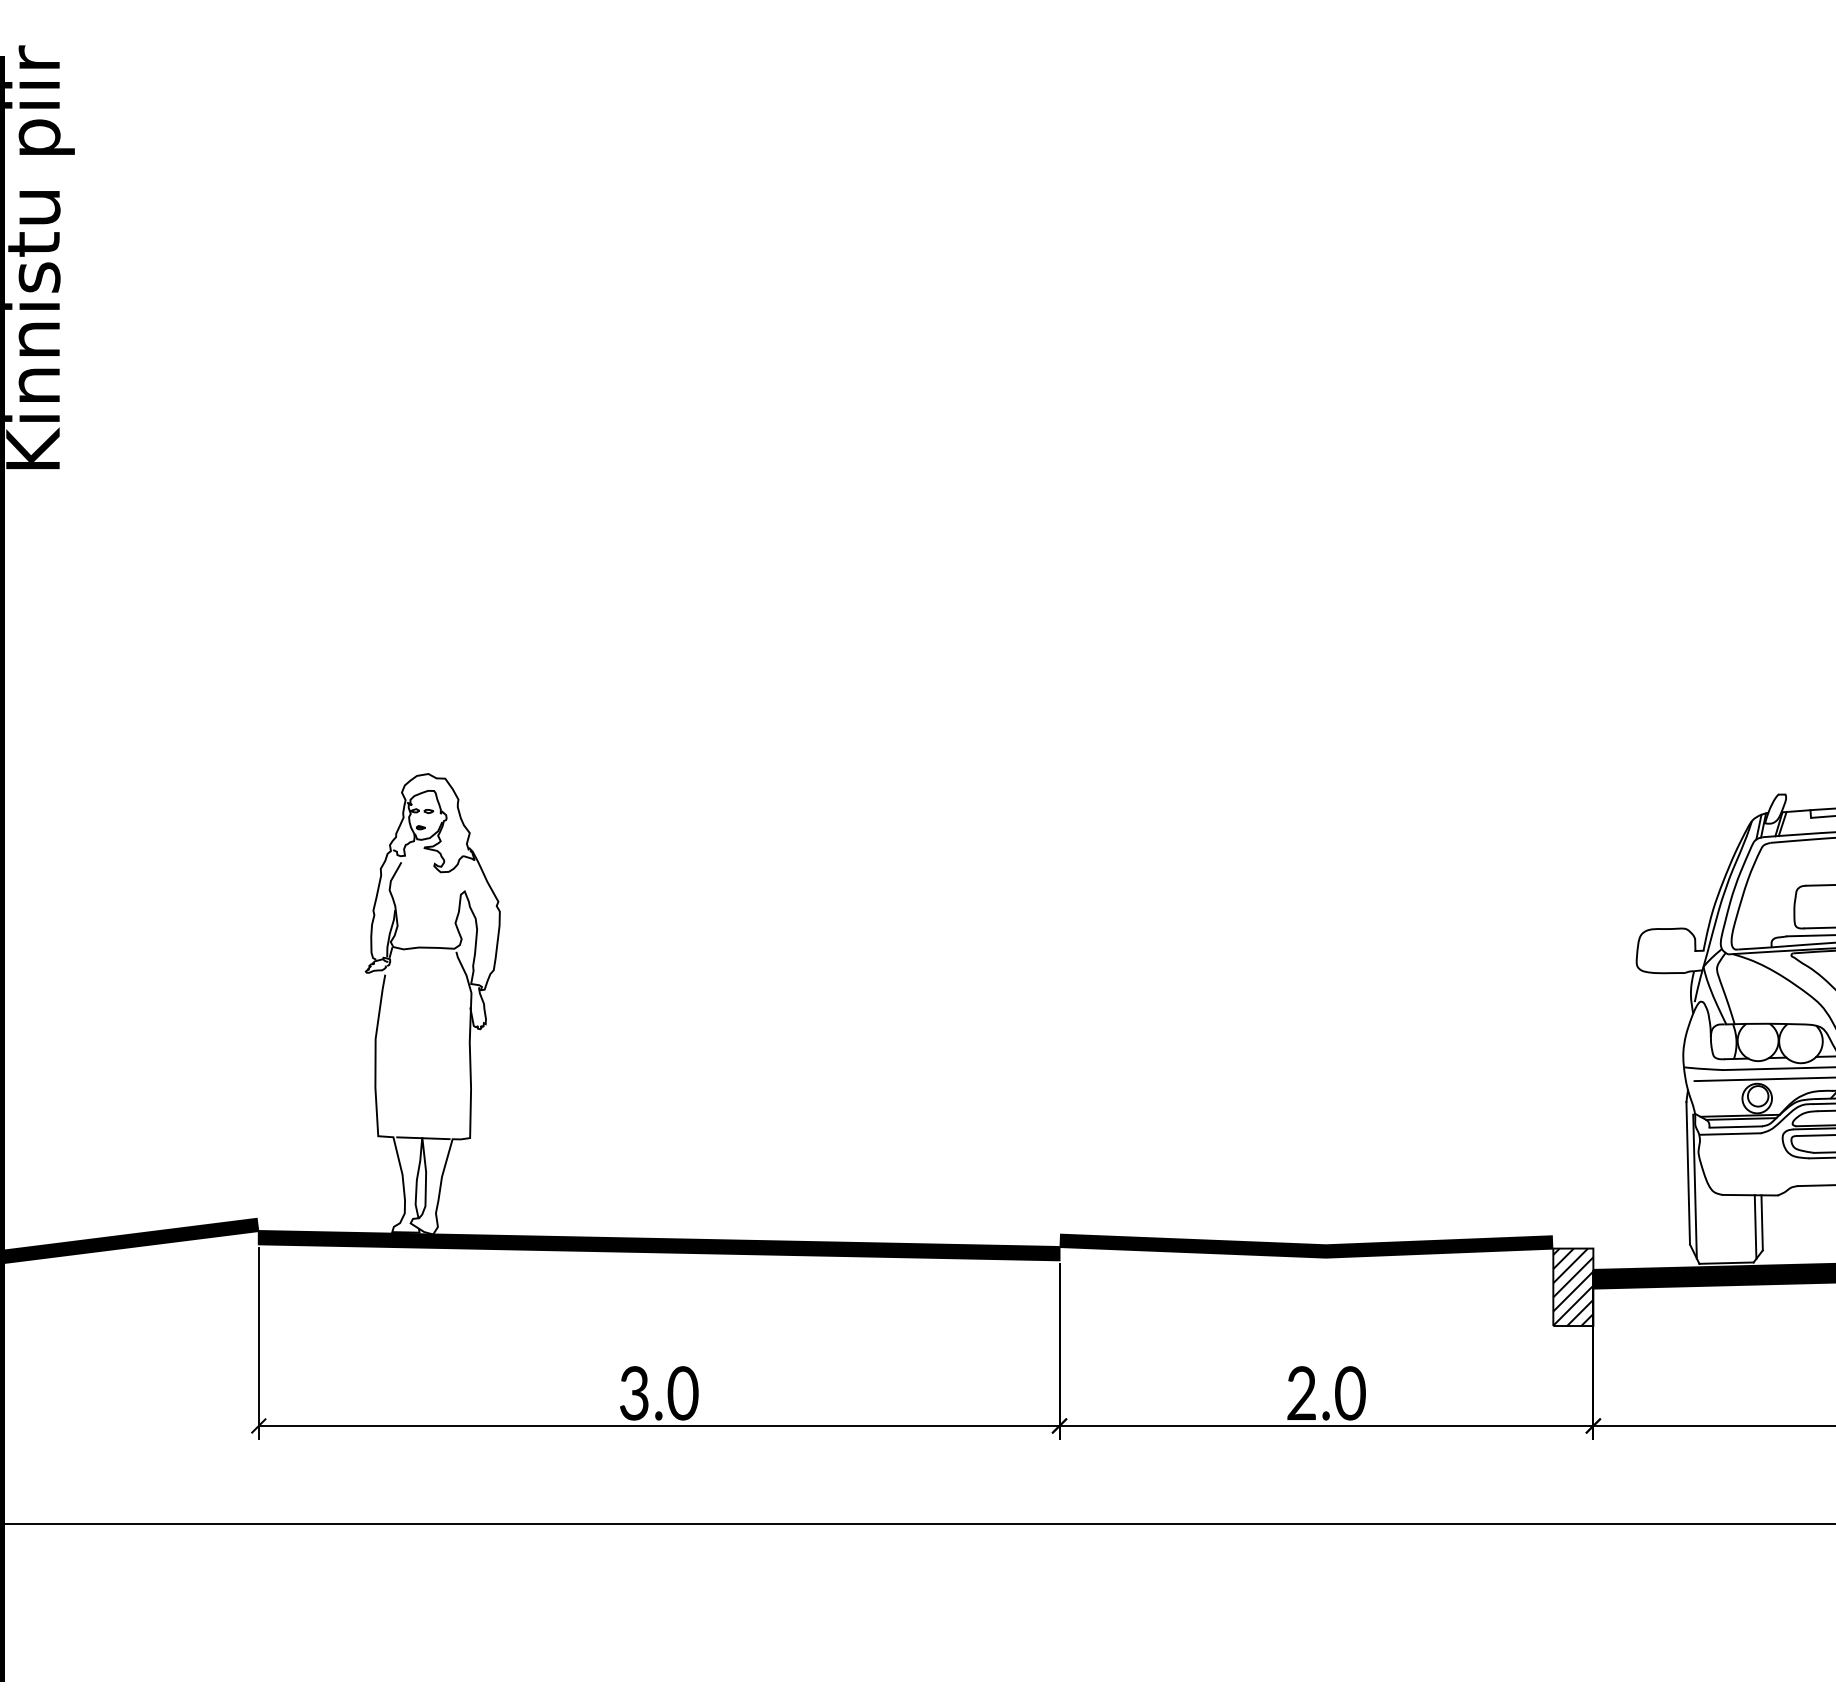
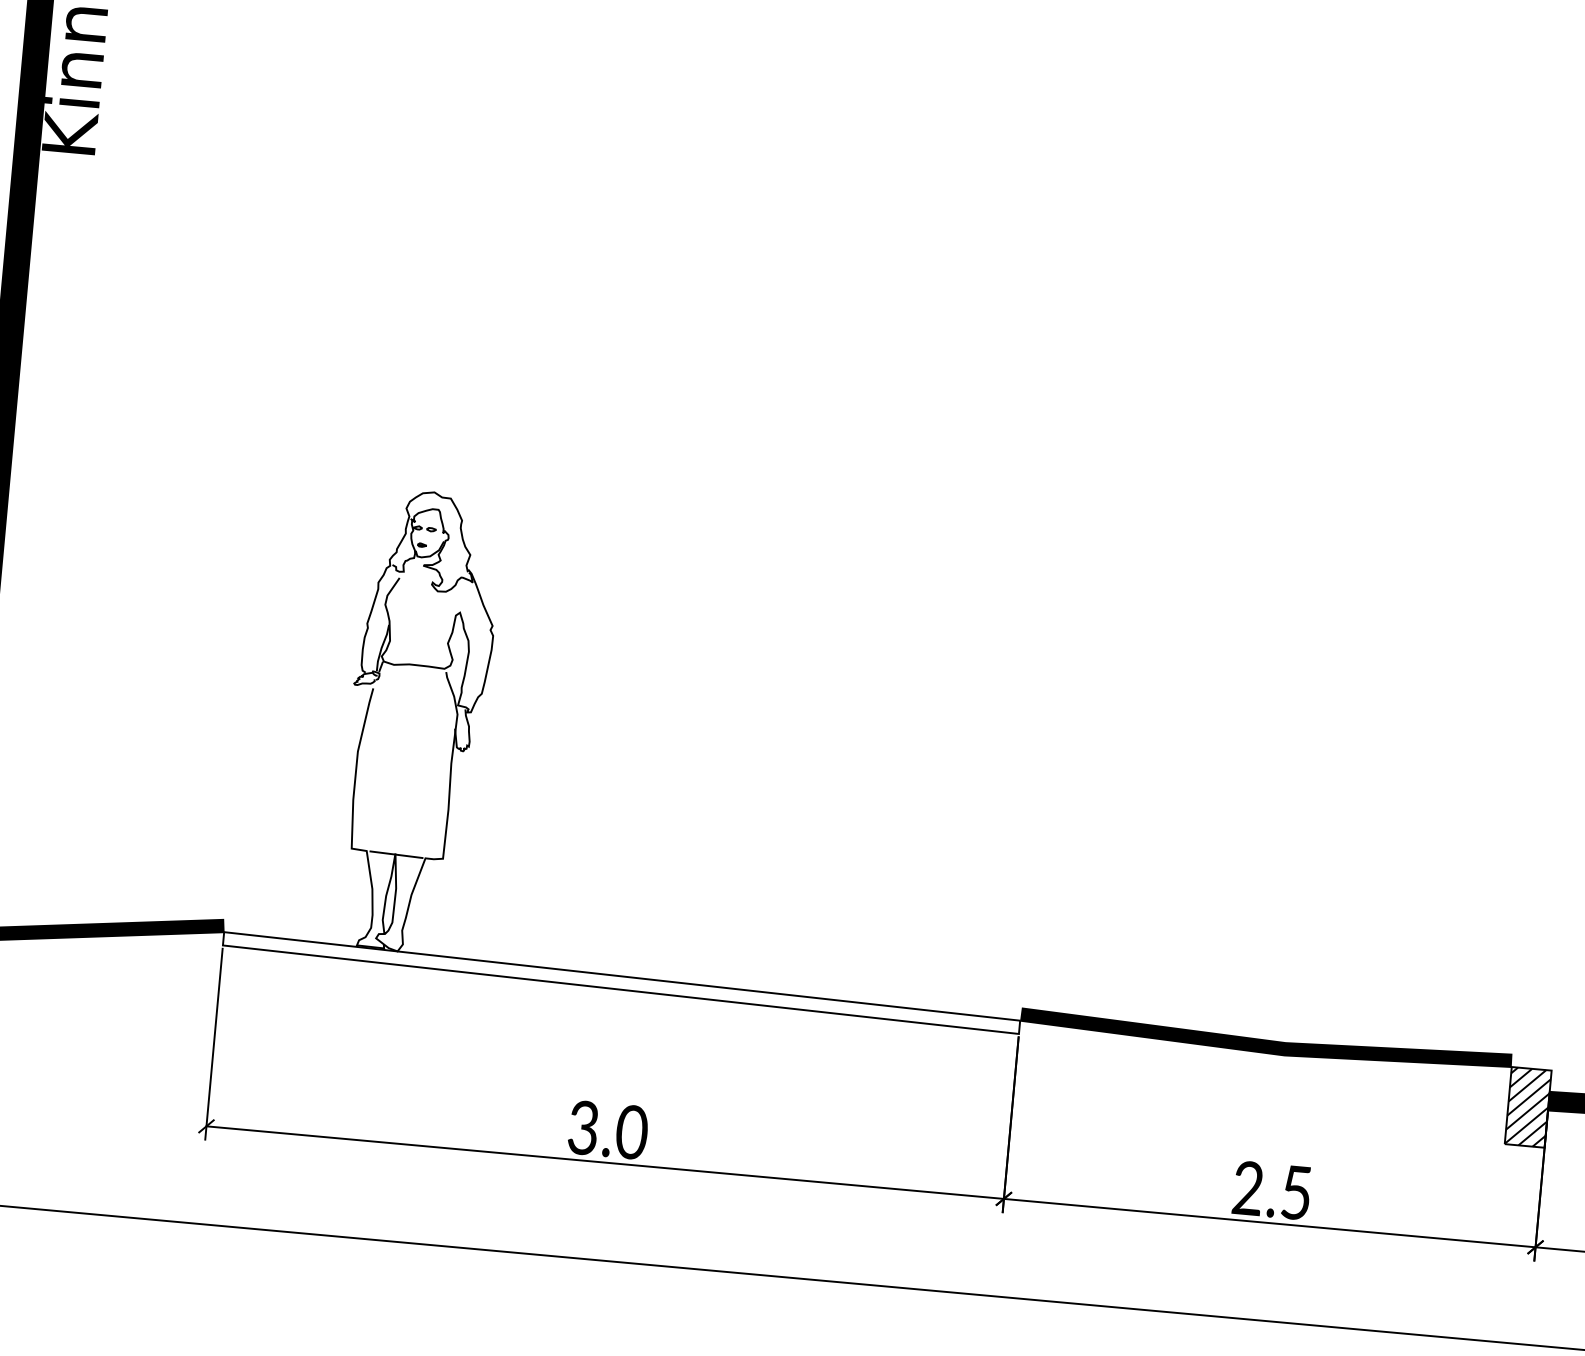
fill: (658, 1245) -> (620, 982), removed
text: (1350, 1393) -> (1296, 1192), 2.0 -> 2.5

